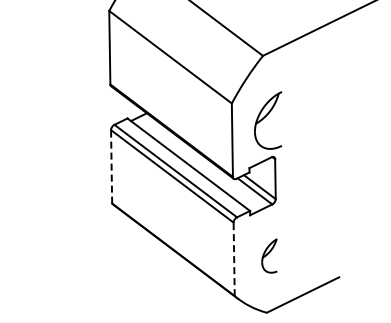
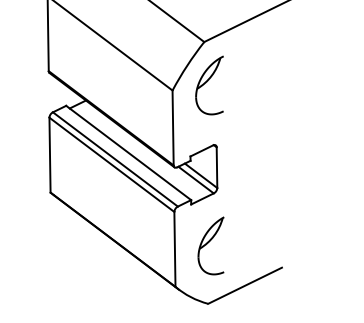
part: (268, 120) -> (209, 85), moved
line: (111, 166) -> (49, 154), dashed -> solid
part: (269, 255) -> (210, 245), size x1.67
line: (234, 259) -> (175, 249), dashed -> solid

